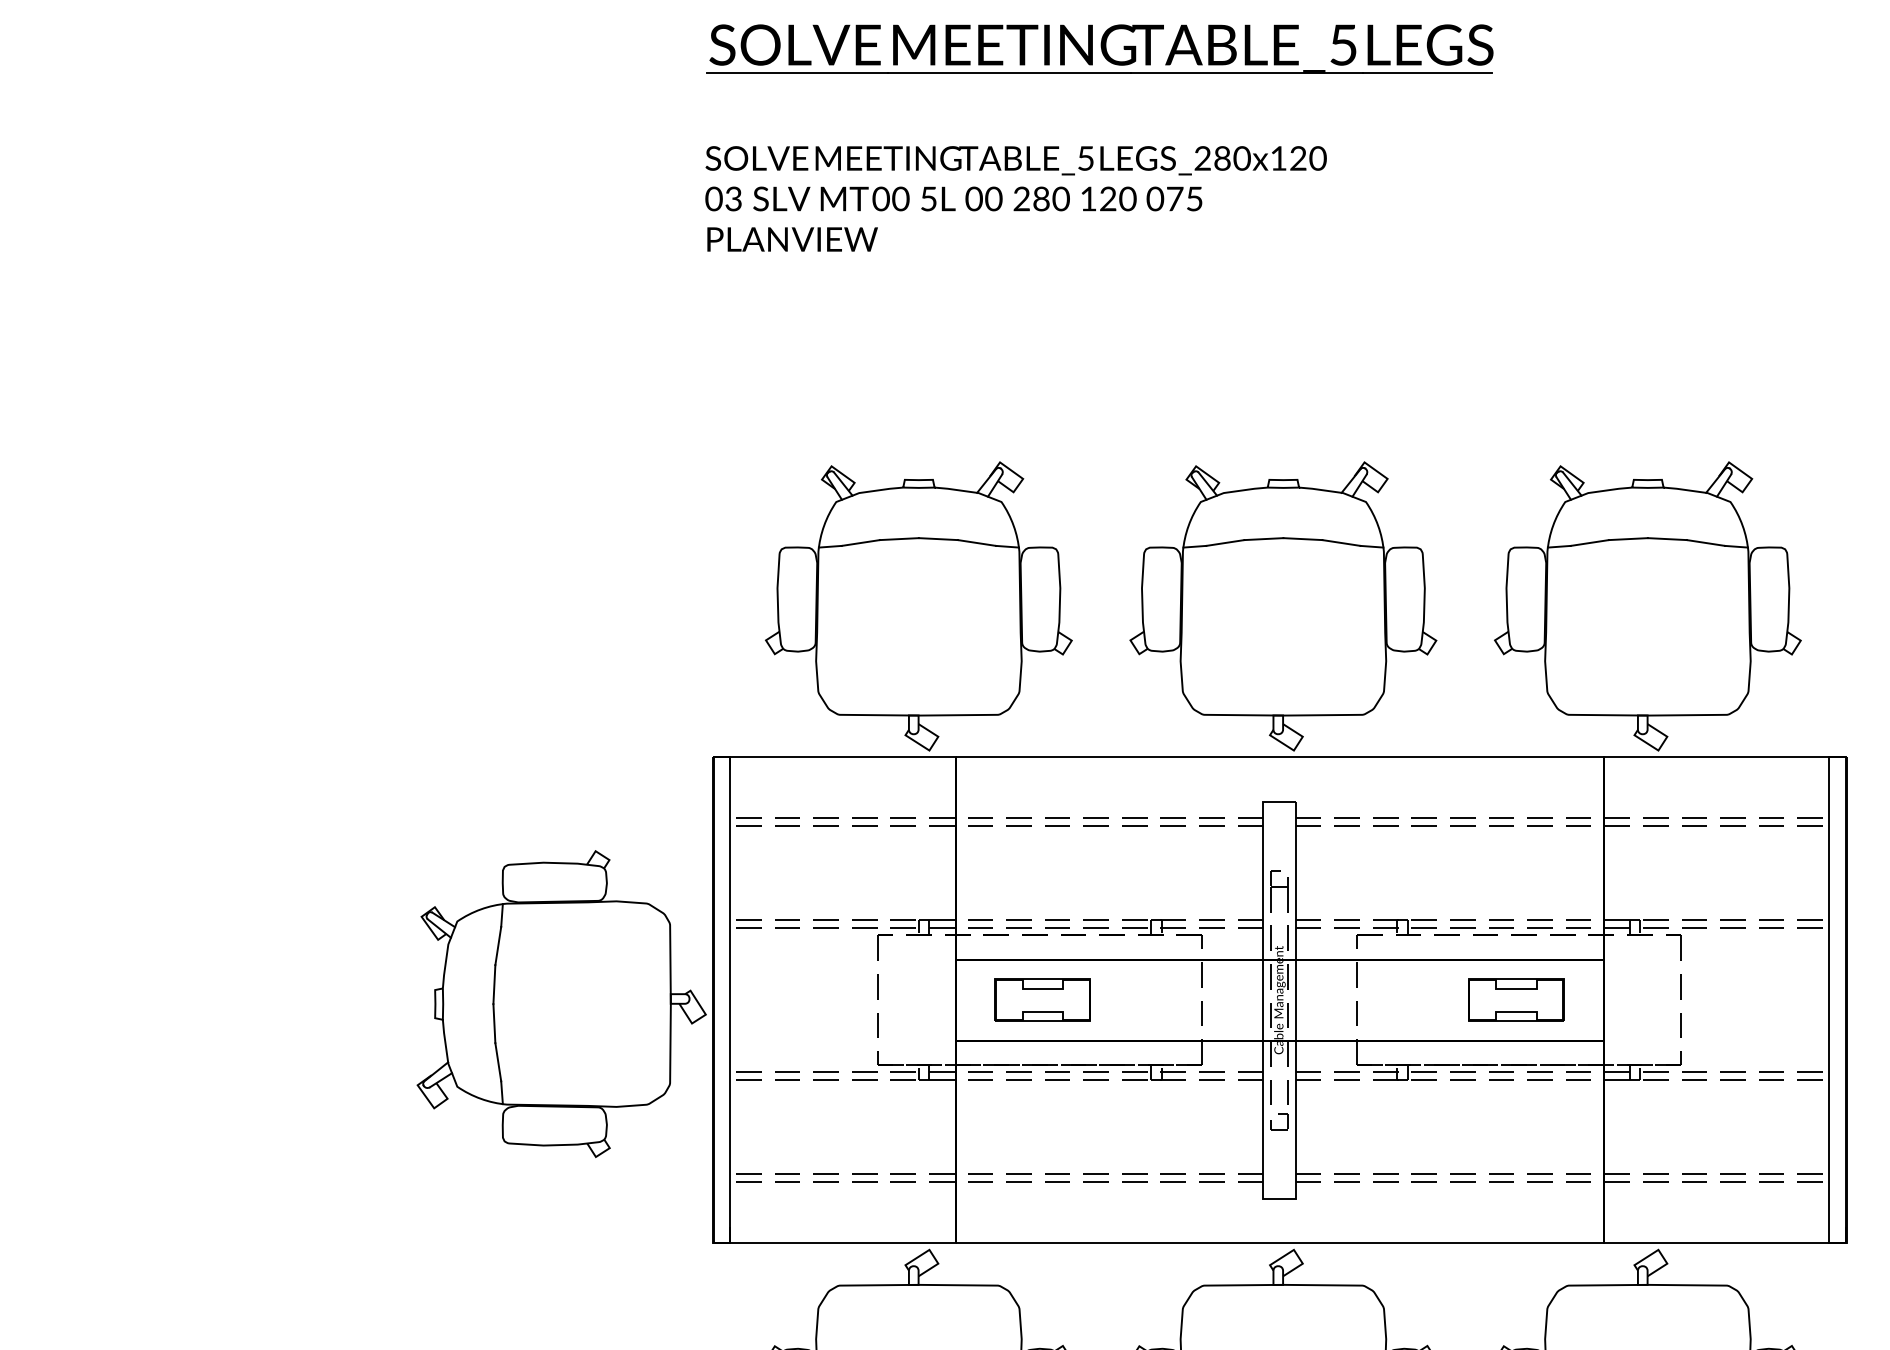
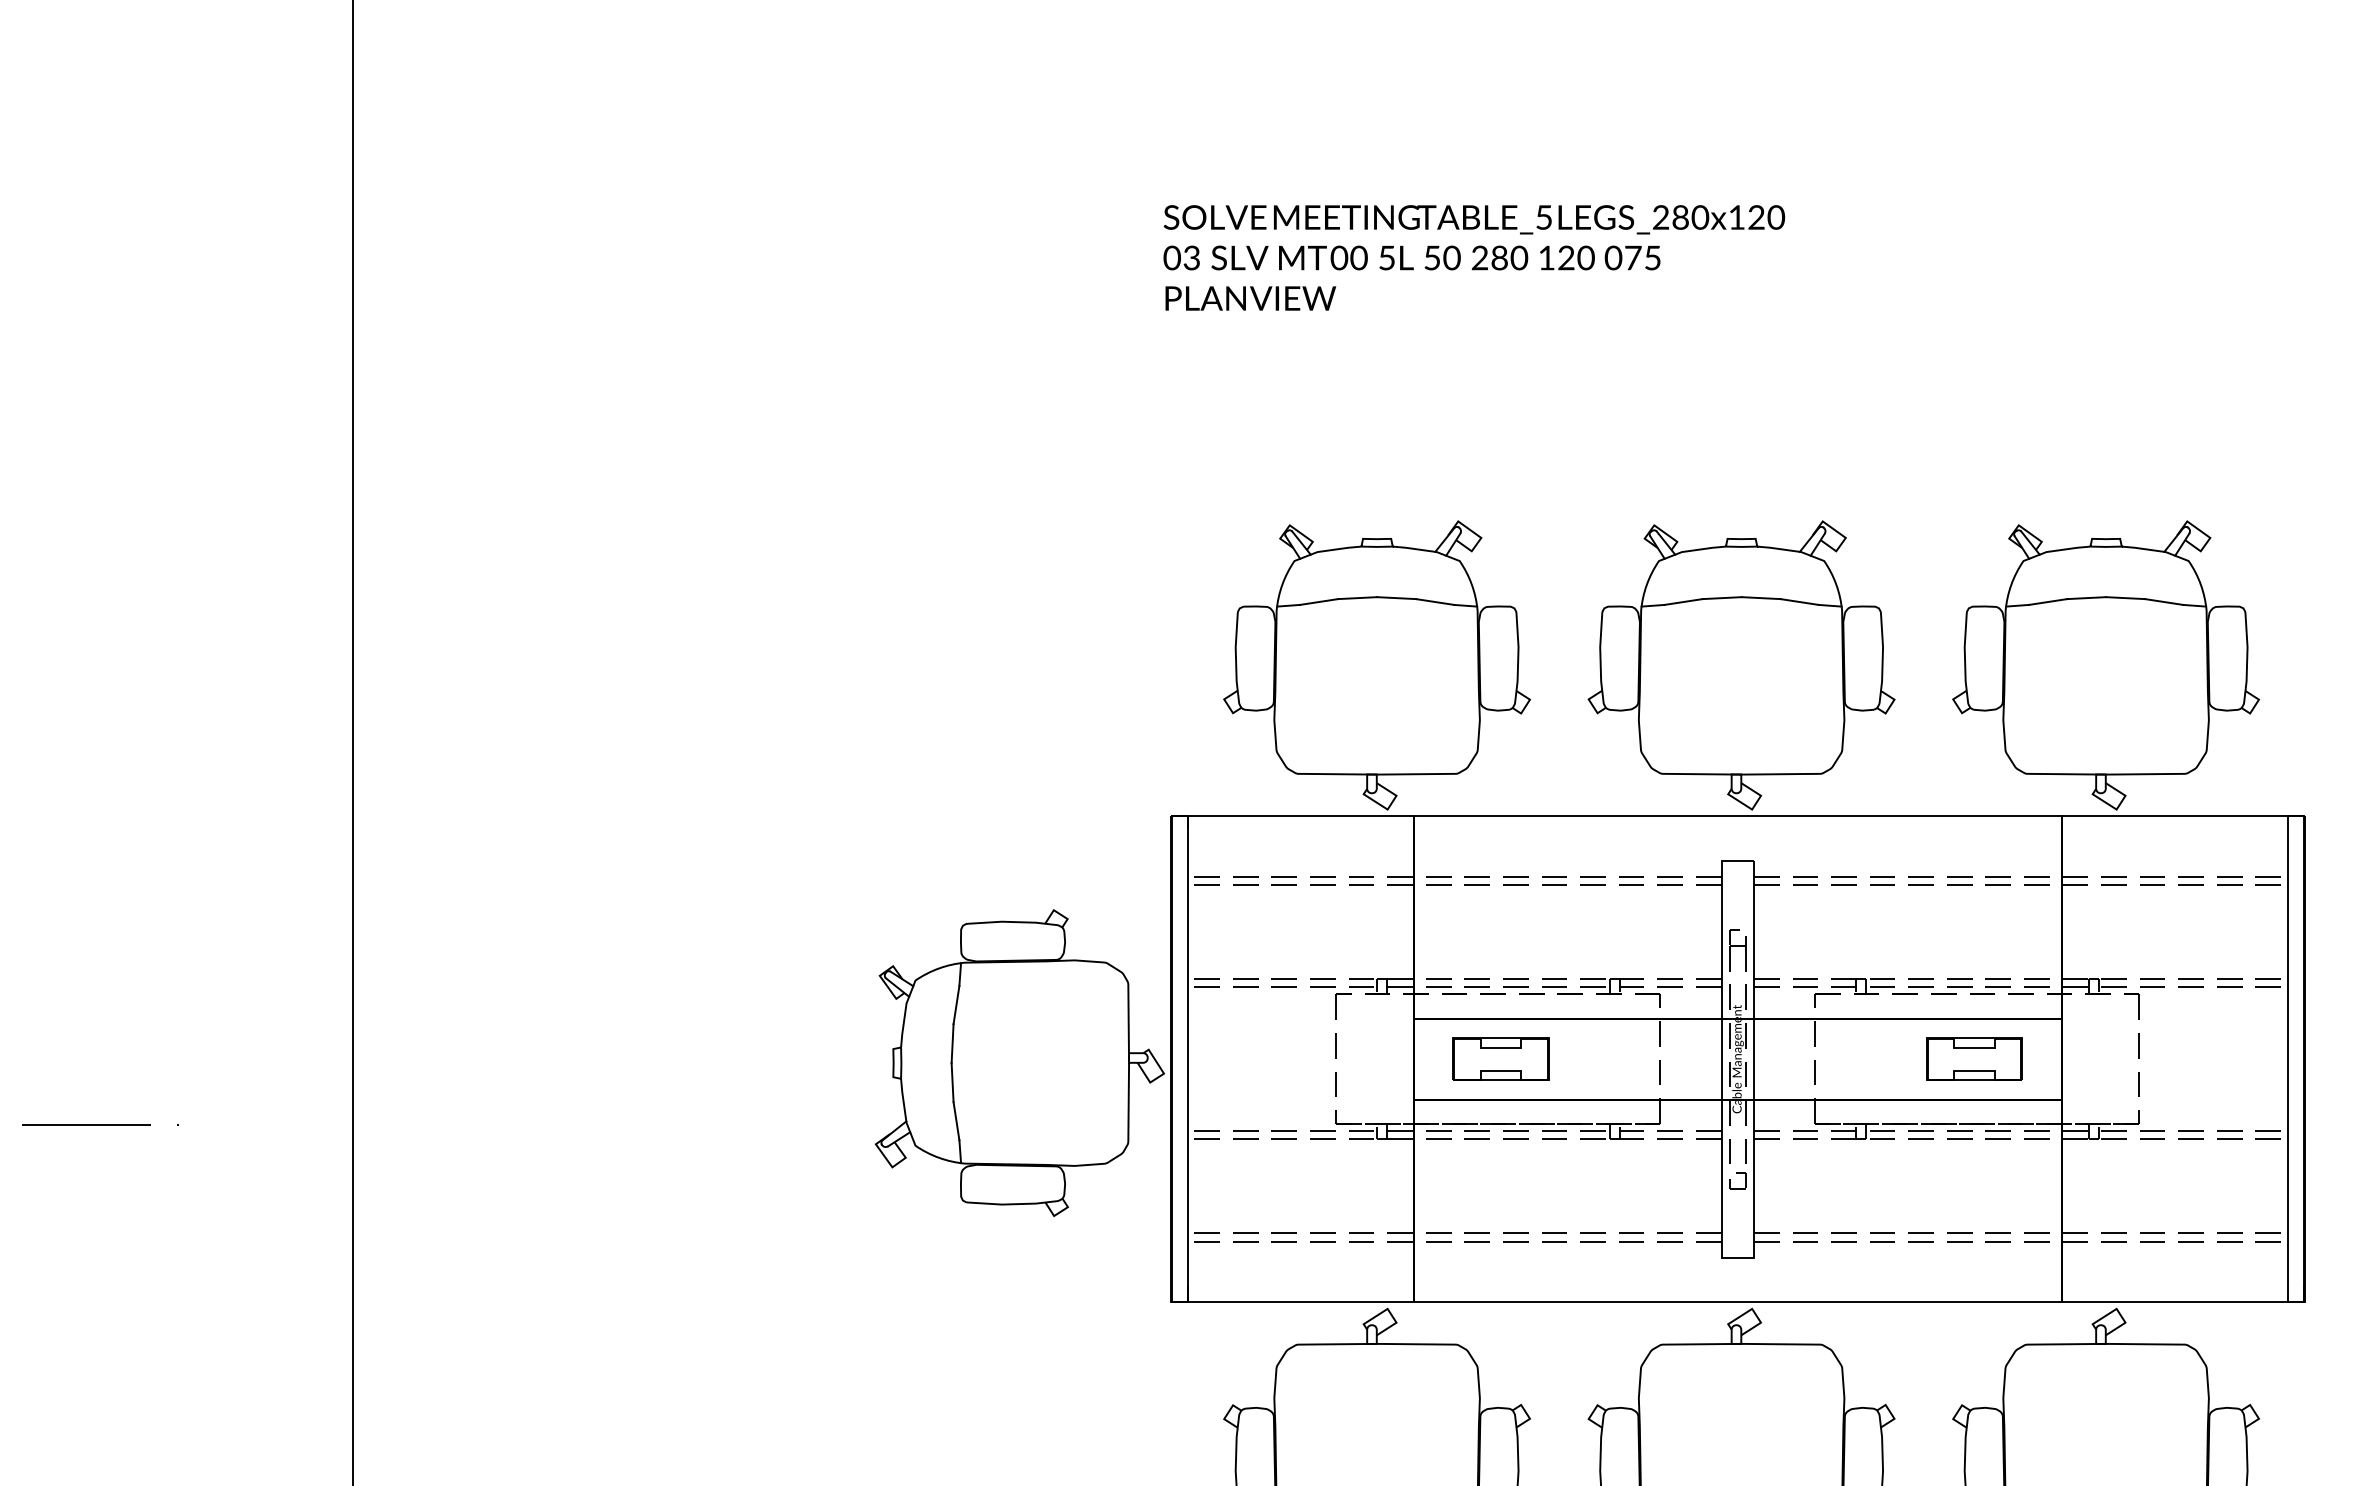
part: (1100, 48) -> (1558, 107), removed
text: (974, 198) -> (1432, 257), 00 -> 50

